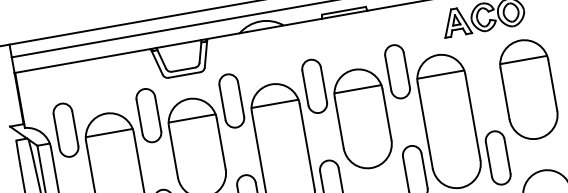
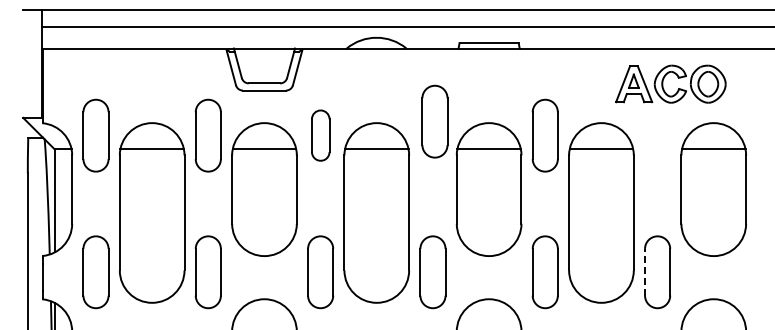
part: (314, 86) -> (434, 121), moved
part: (231, 100) -> (320, 135), size x0.7
line: (489, 158) -> (645, 271), solid -> dashed

